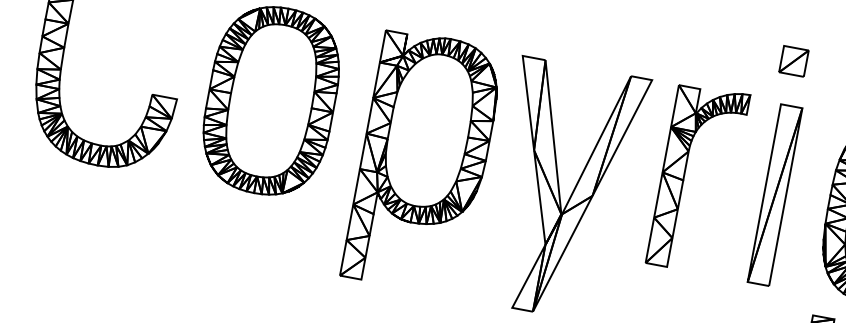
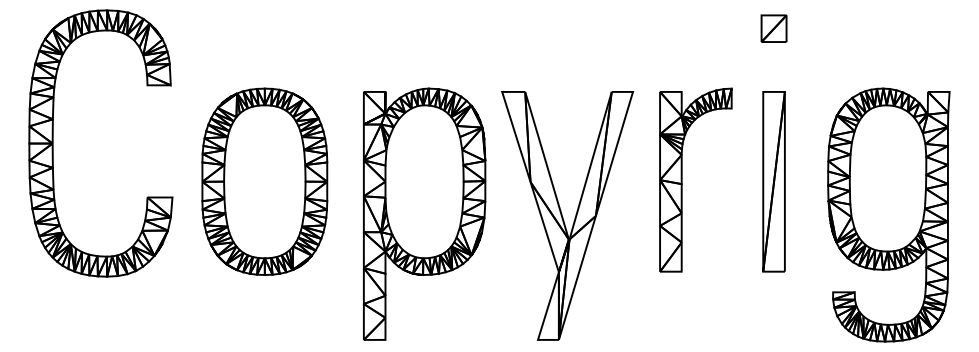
part: (793, 61) -> (773, 28), moved

